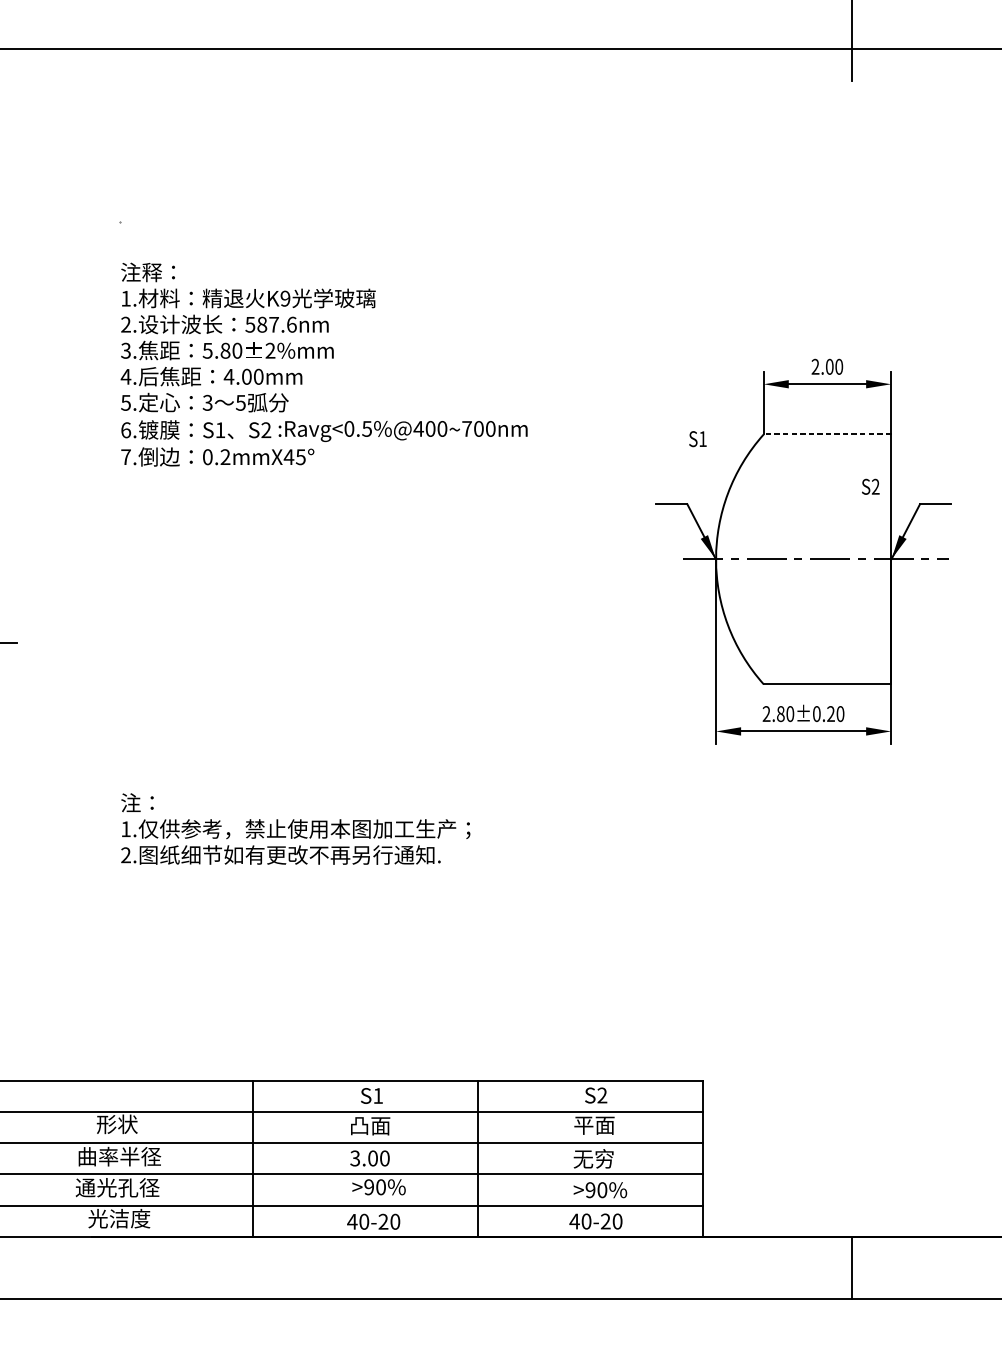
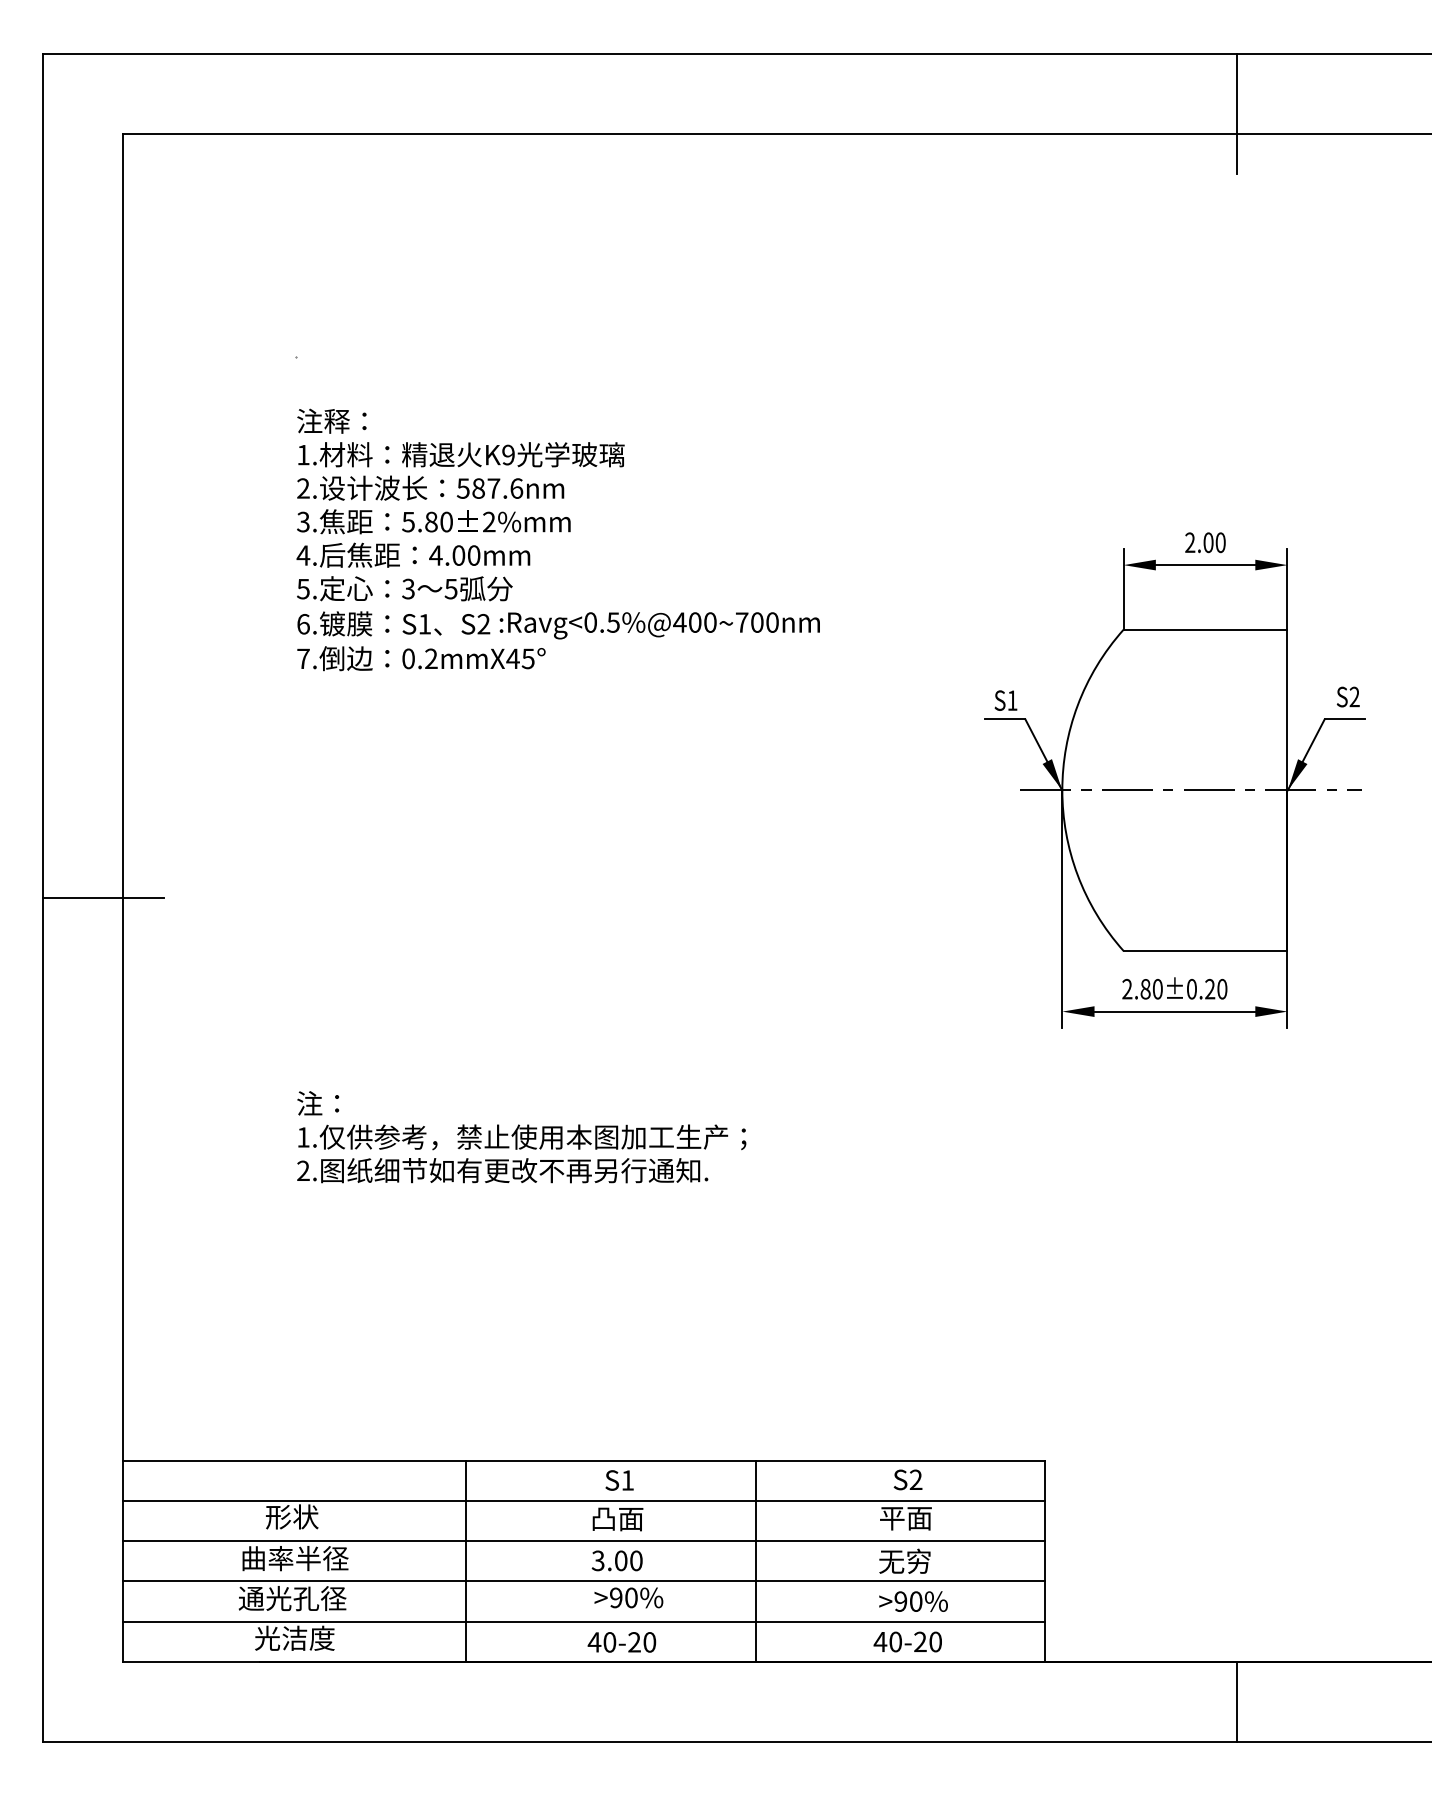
line: (827, 434) -> (1205, 629), dashed -> solid
text: (697, 439) -> (1005, 700), moved
text: (870, 486) -> (1347, 696), moved

